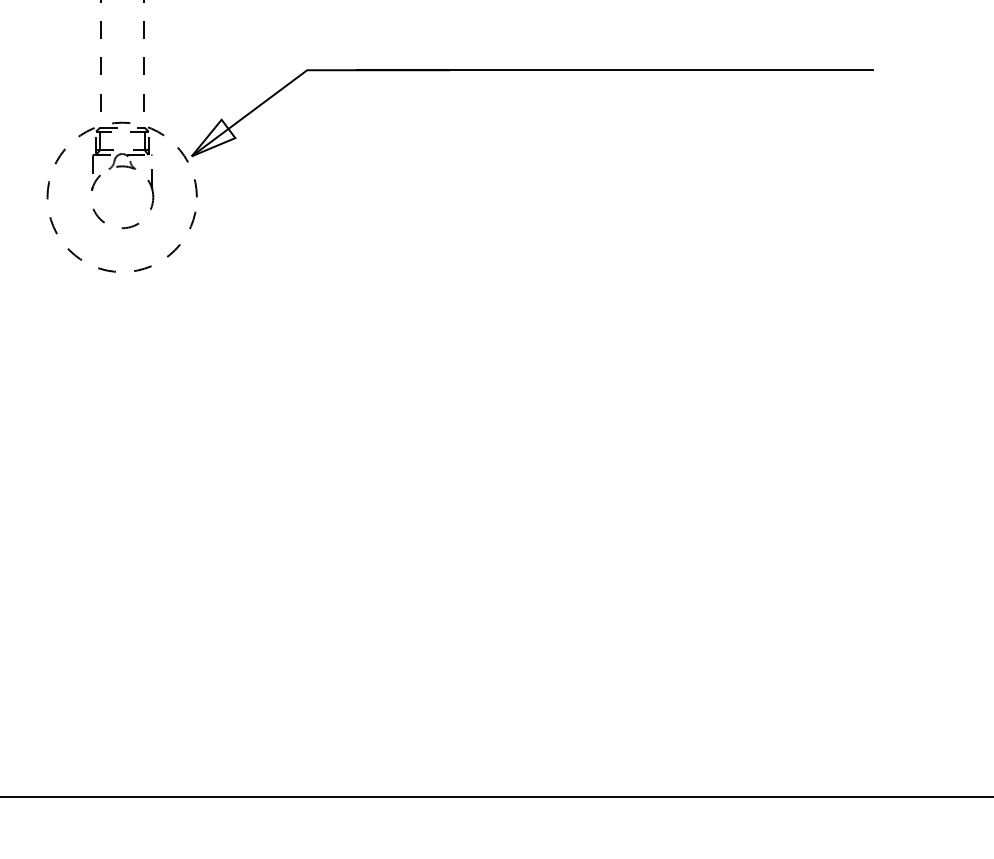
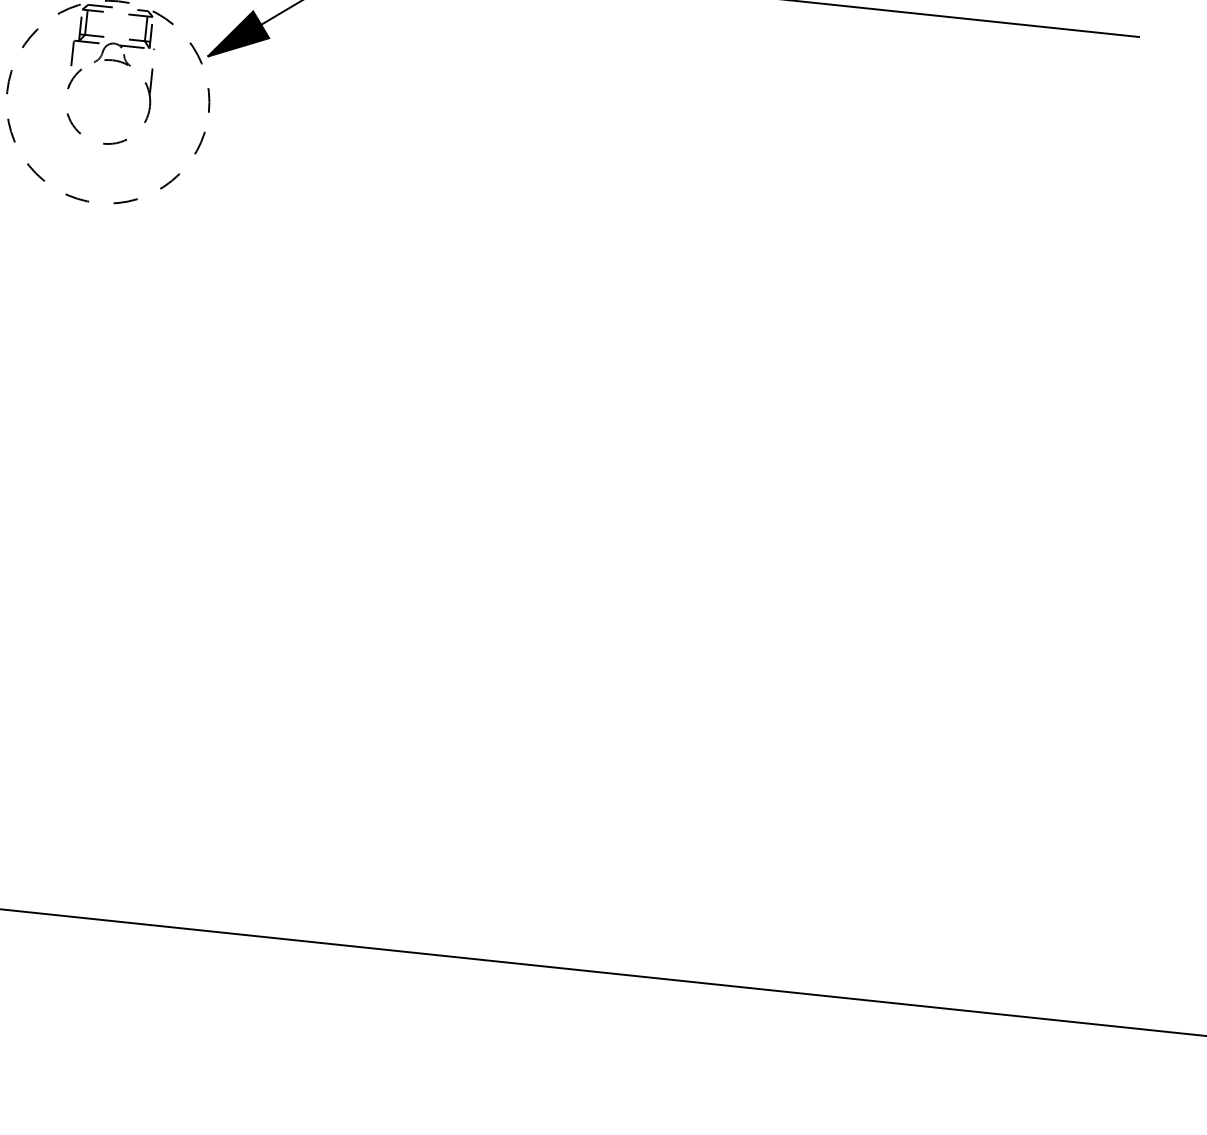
fill: (213, 137) -> (239, 34), added

